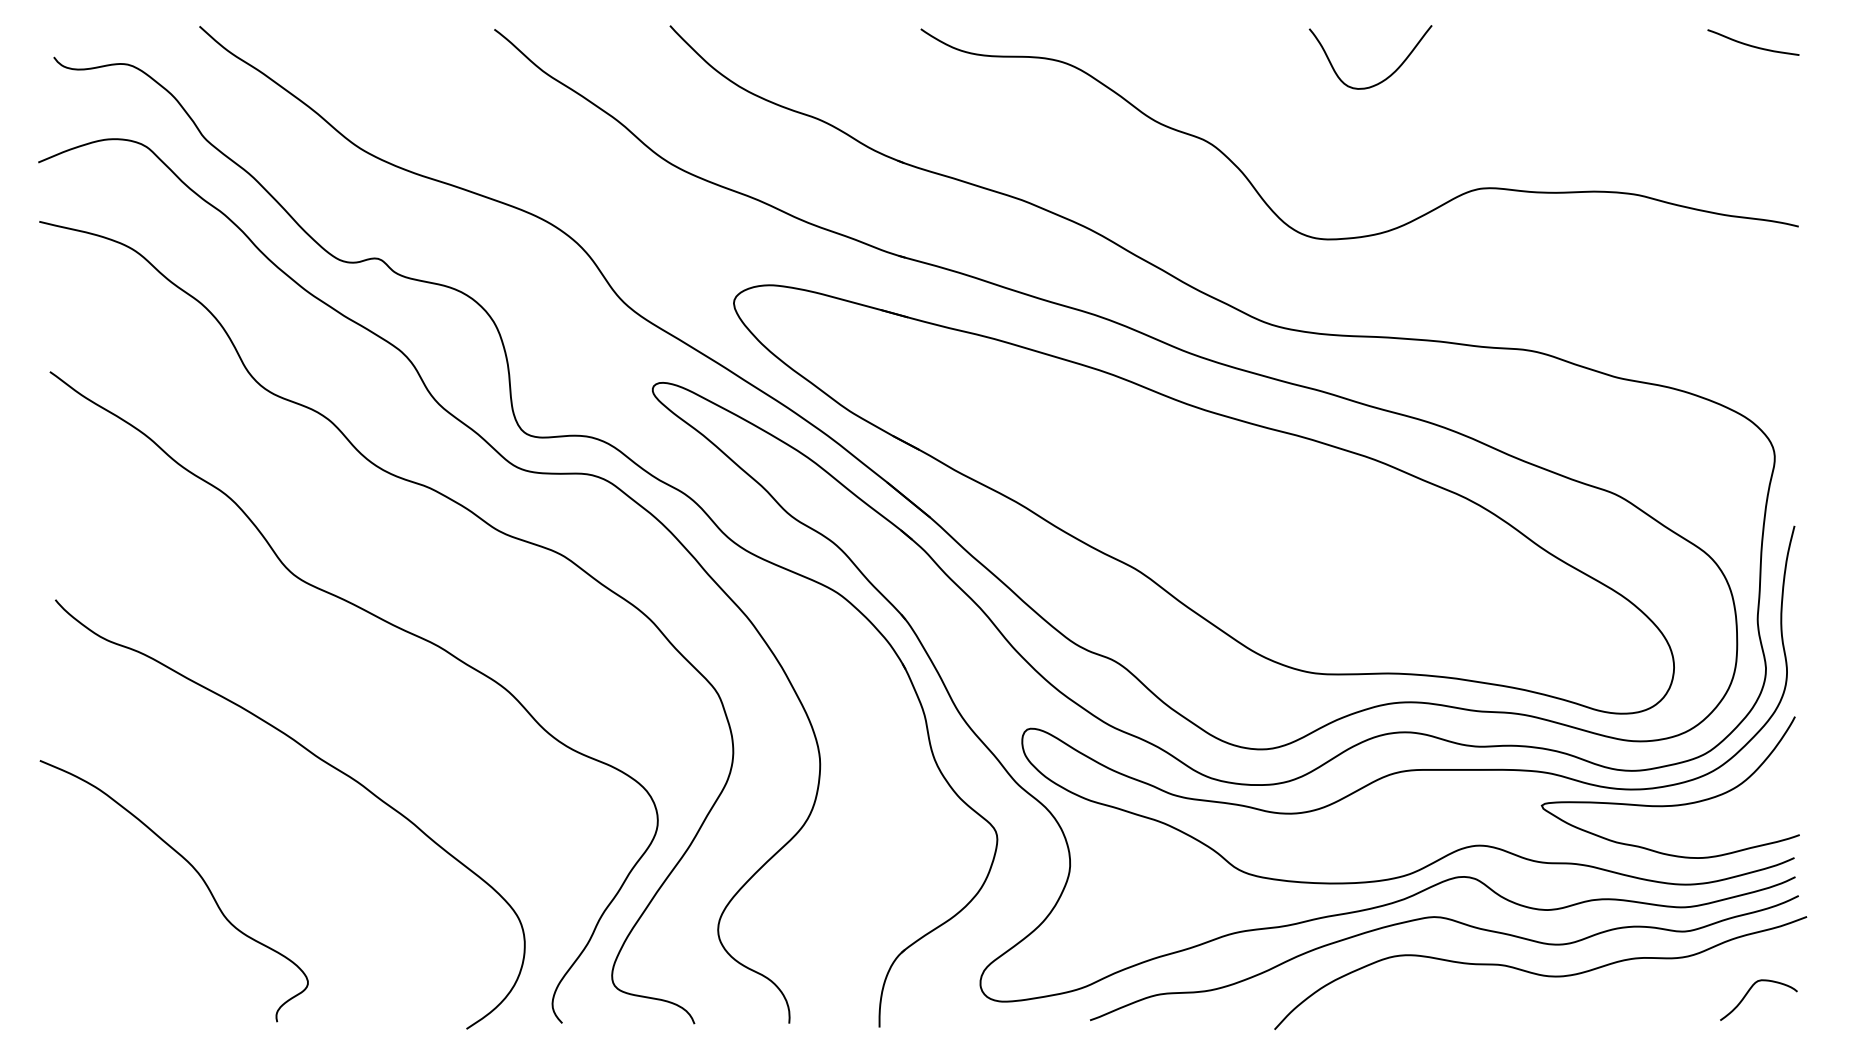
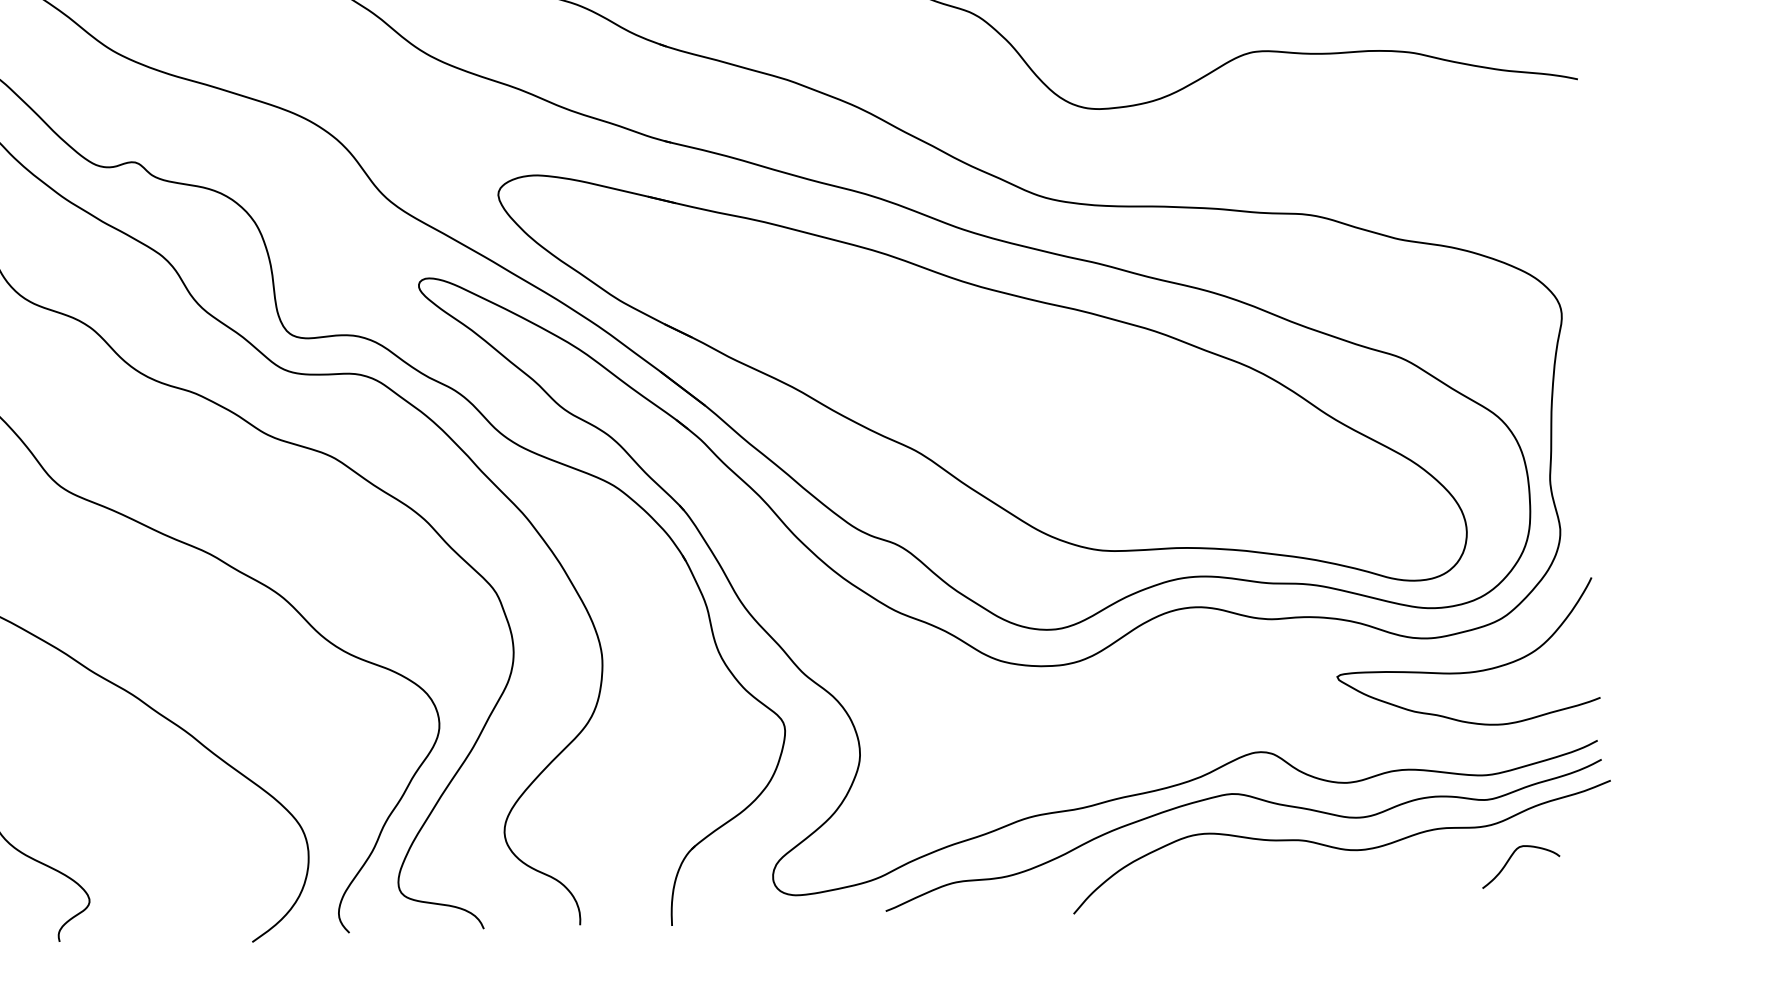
curve: (1408, 769) -> (1200, 644), removed
curve: (1750, 990) -> (1512, 856), moved

